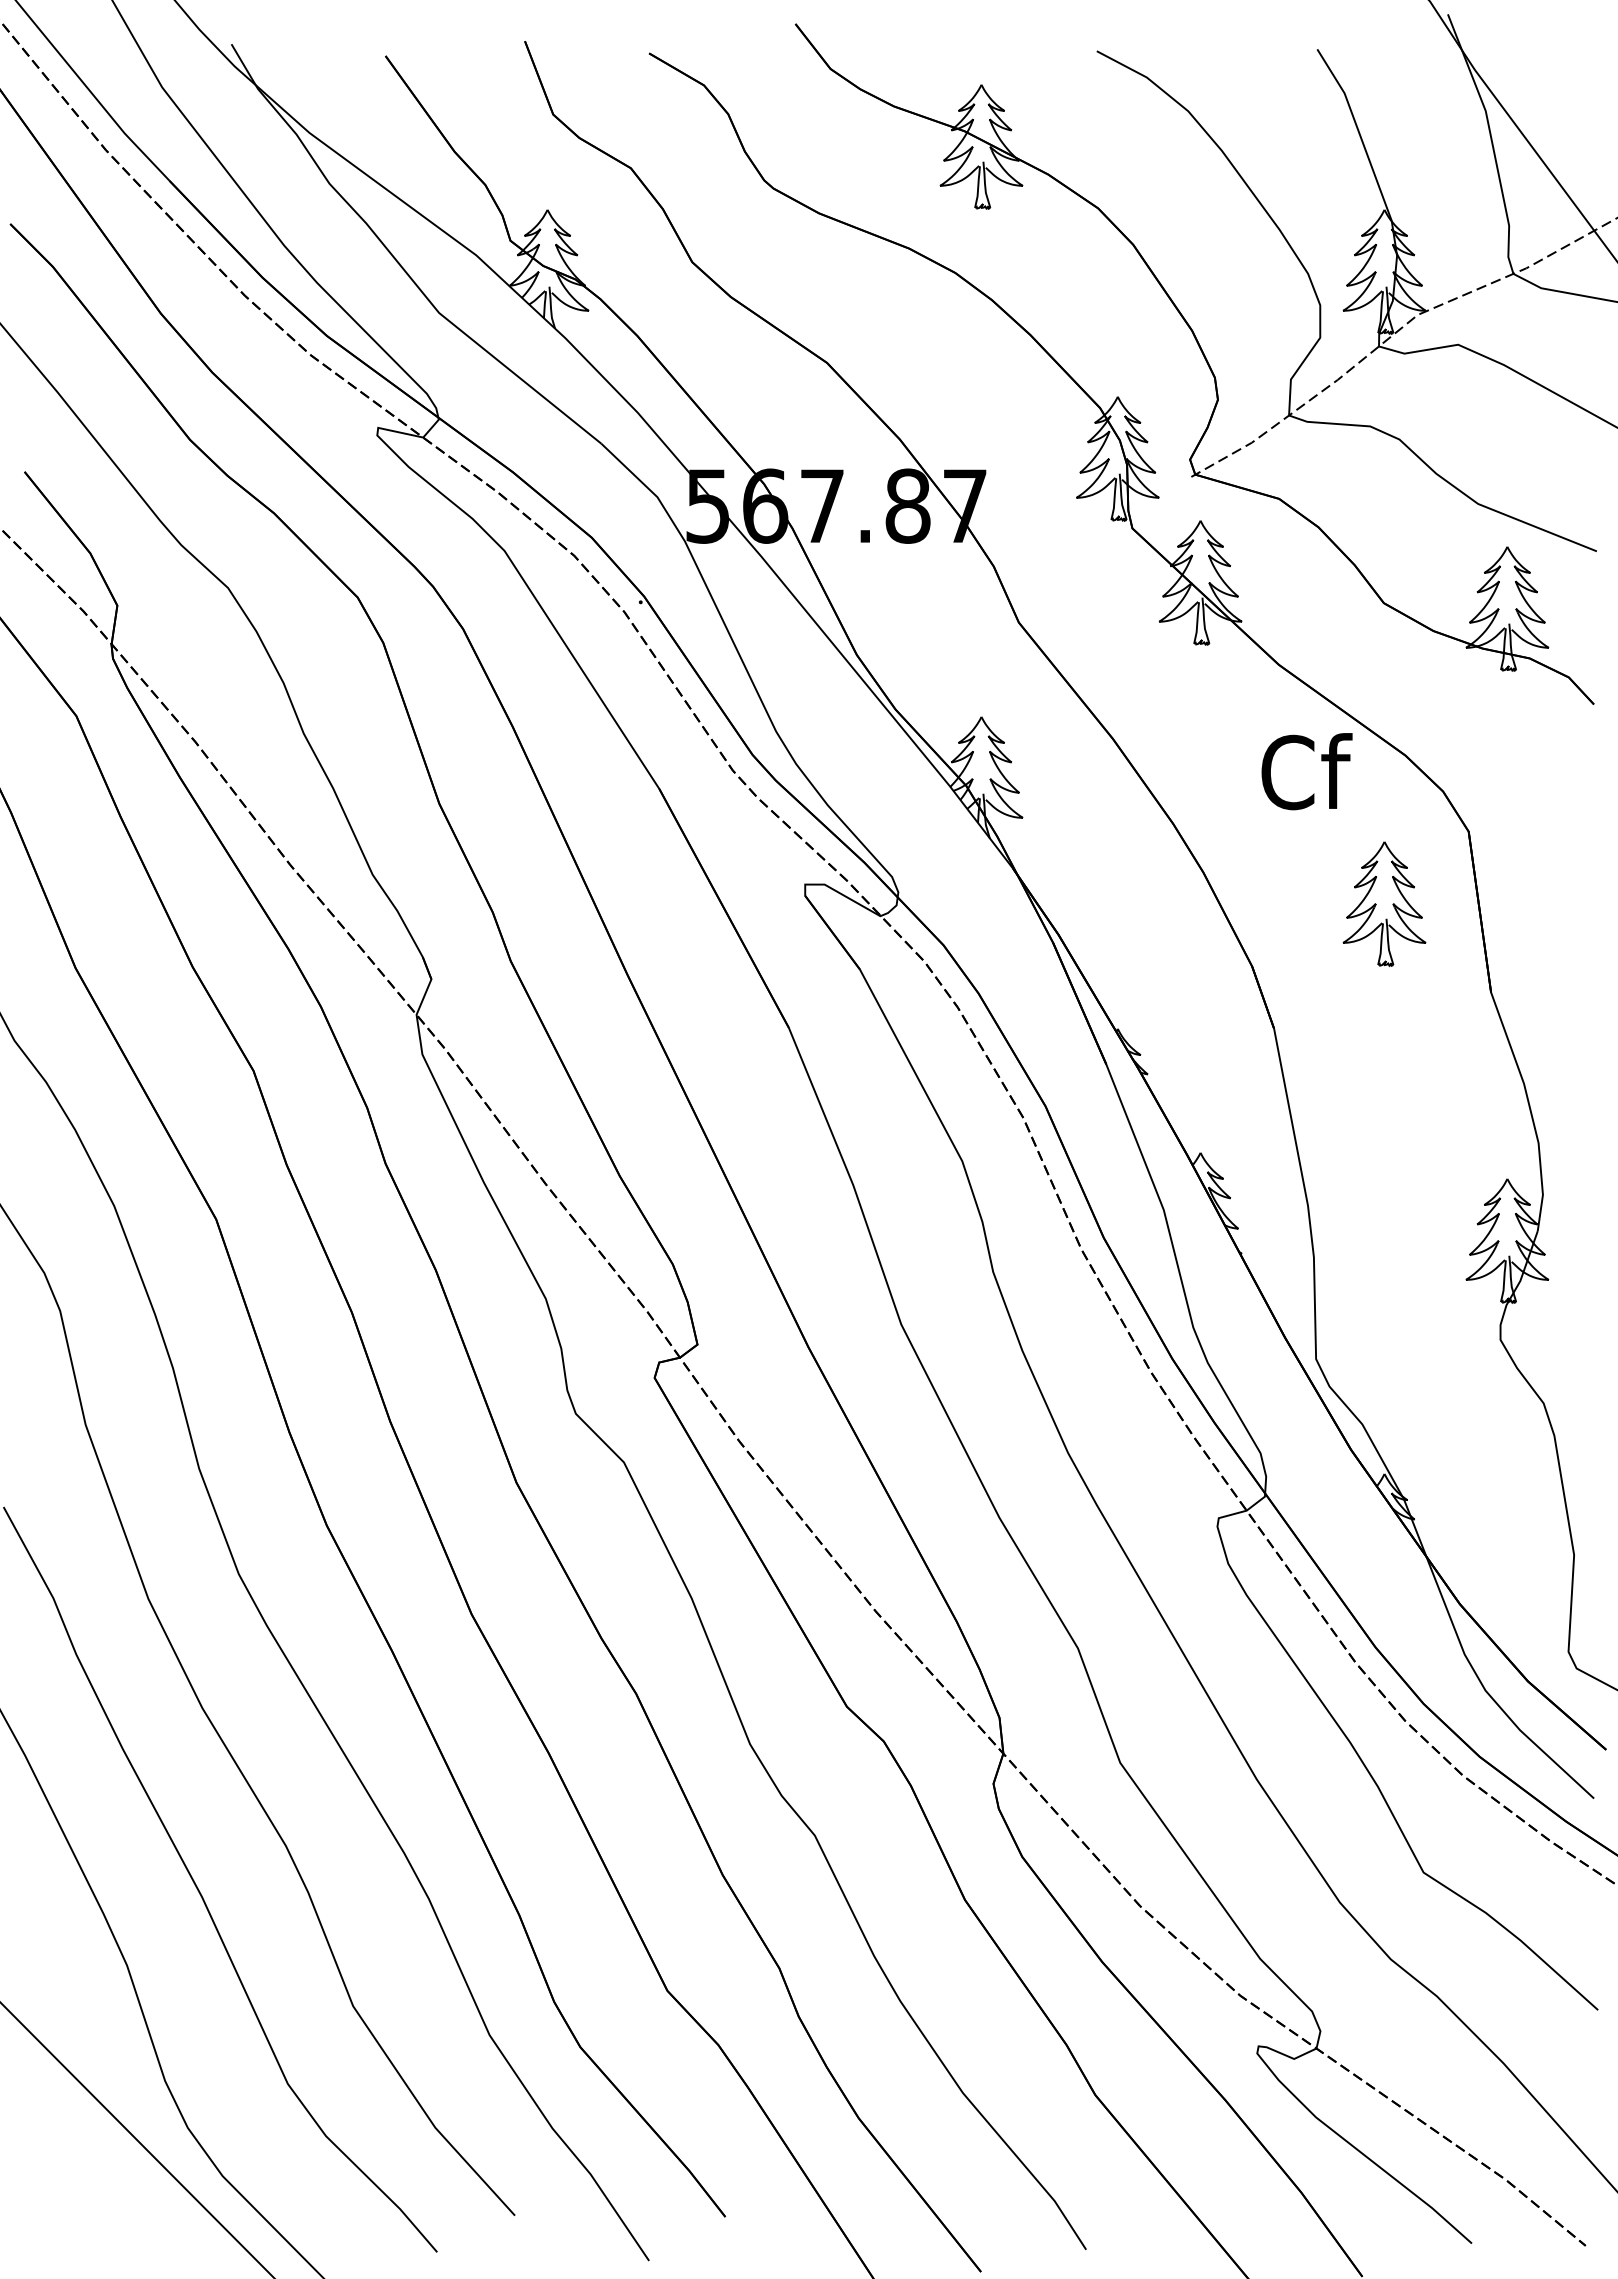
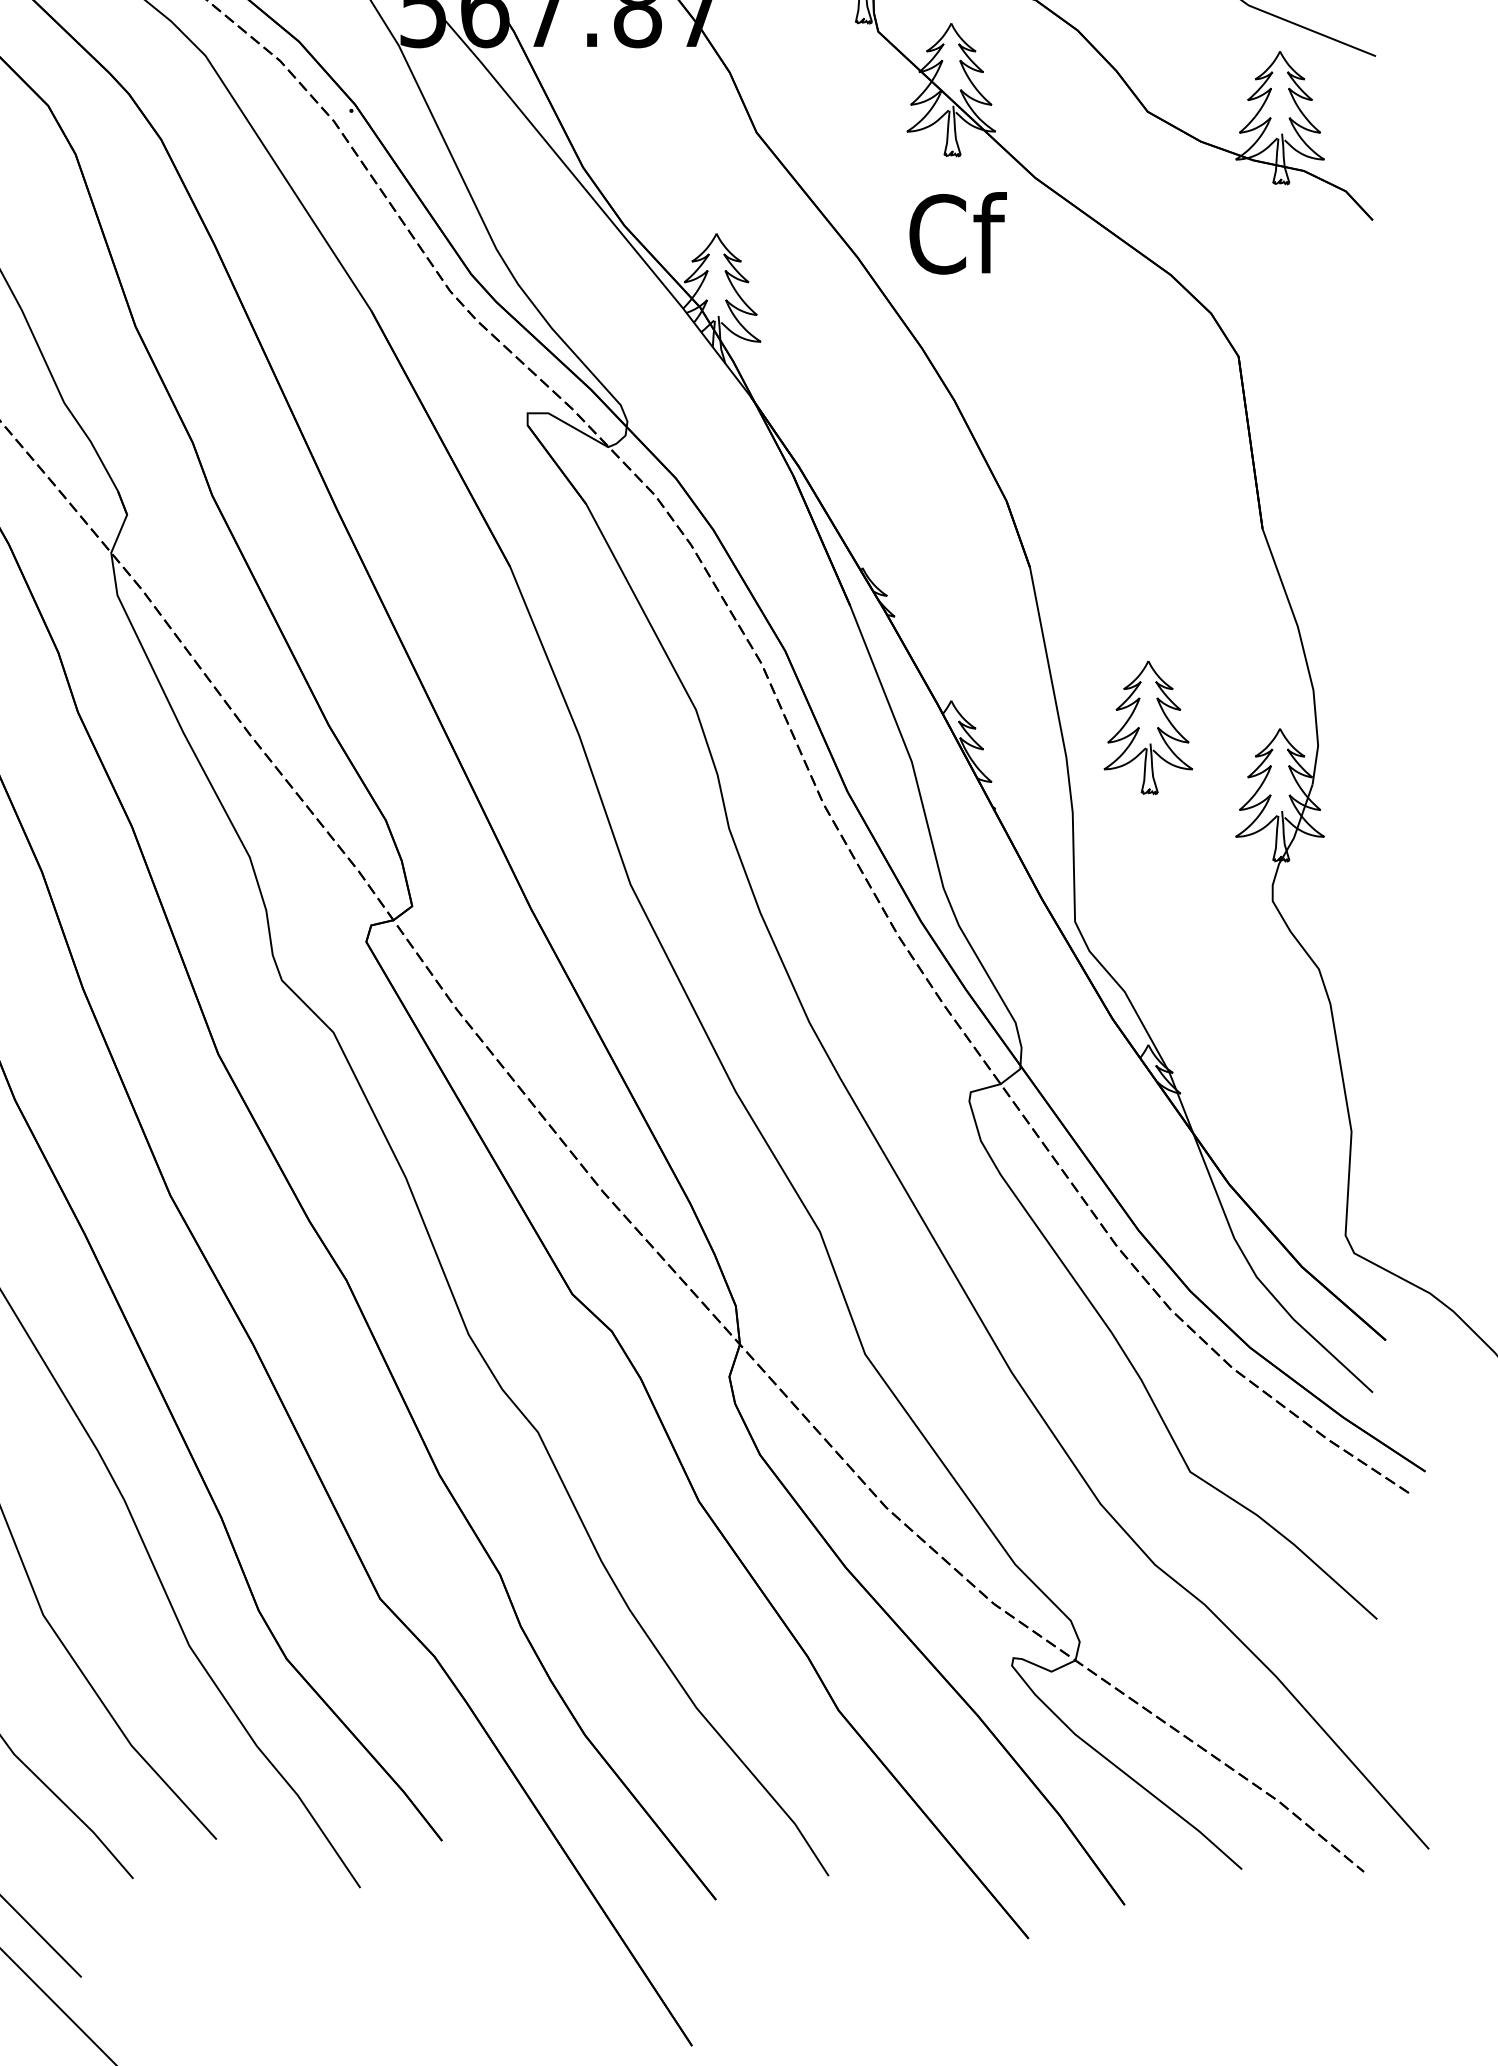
text: (1306, 771) -> (957, 233), moved
part: (1384, 903) -> (1148, 727), moved

